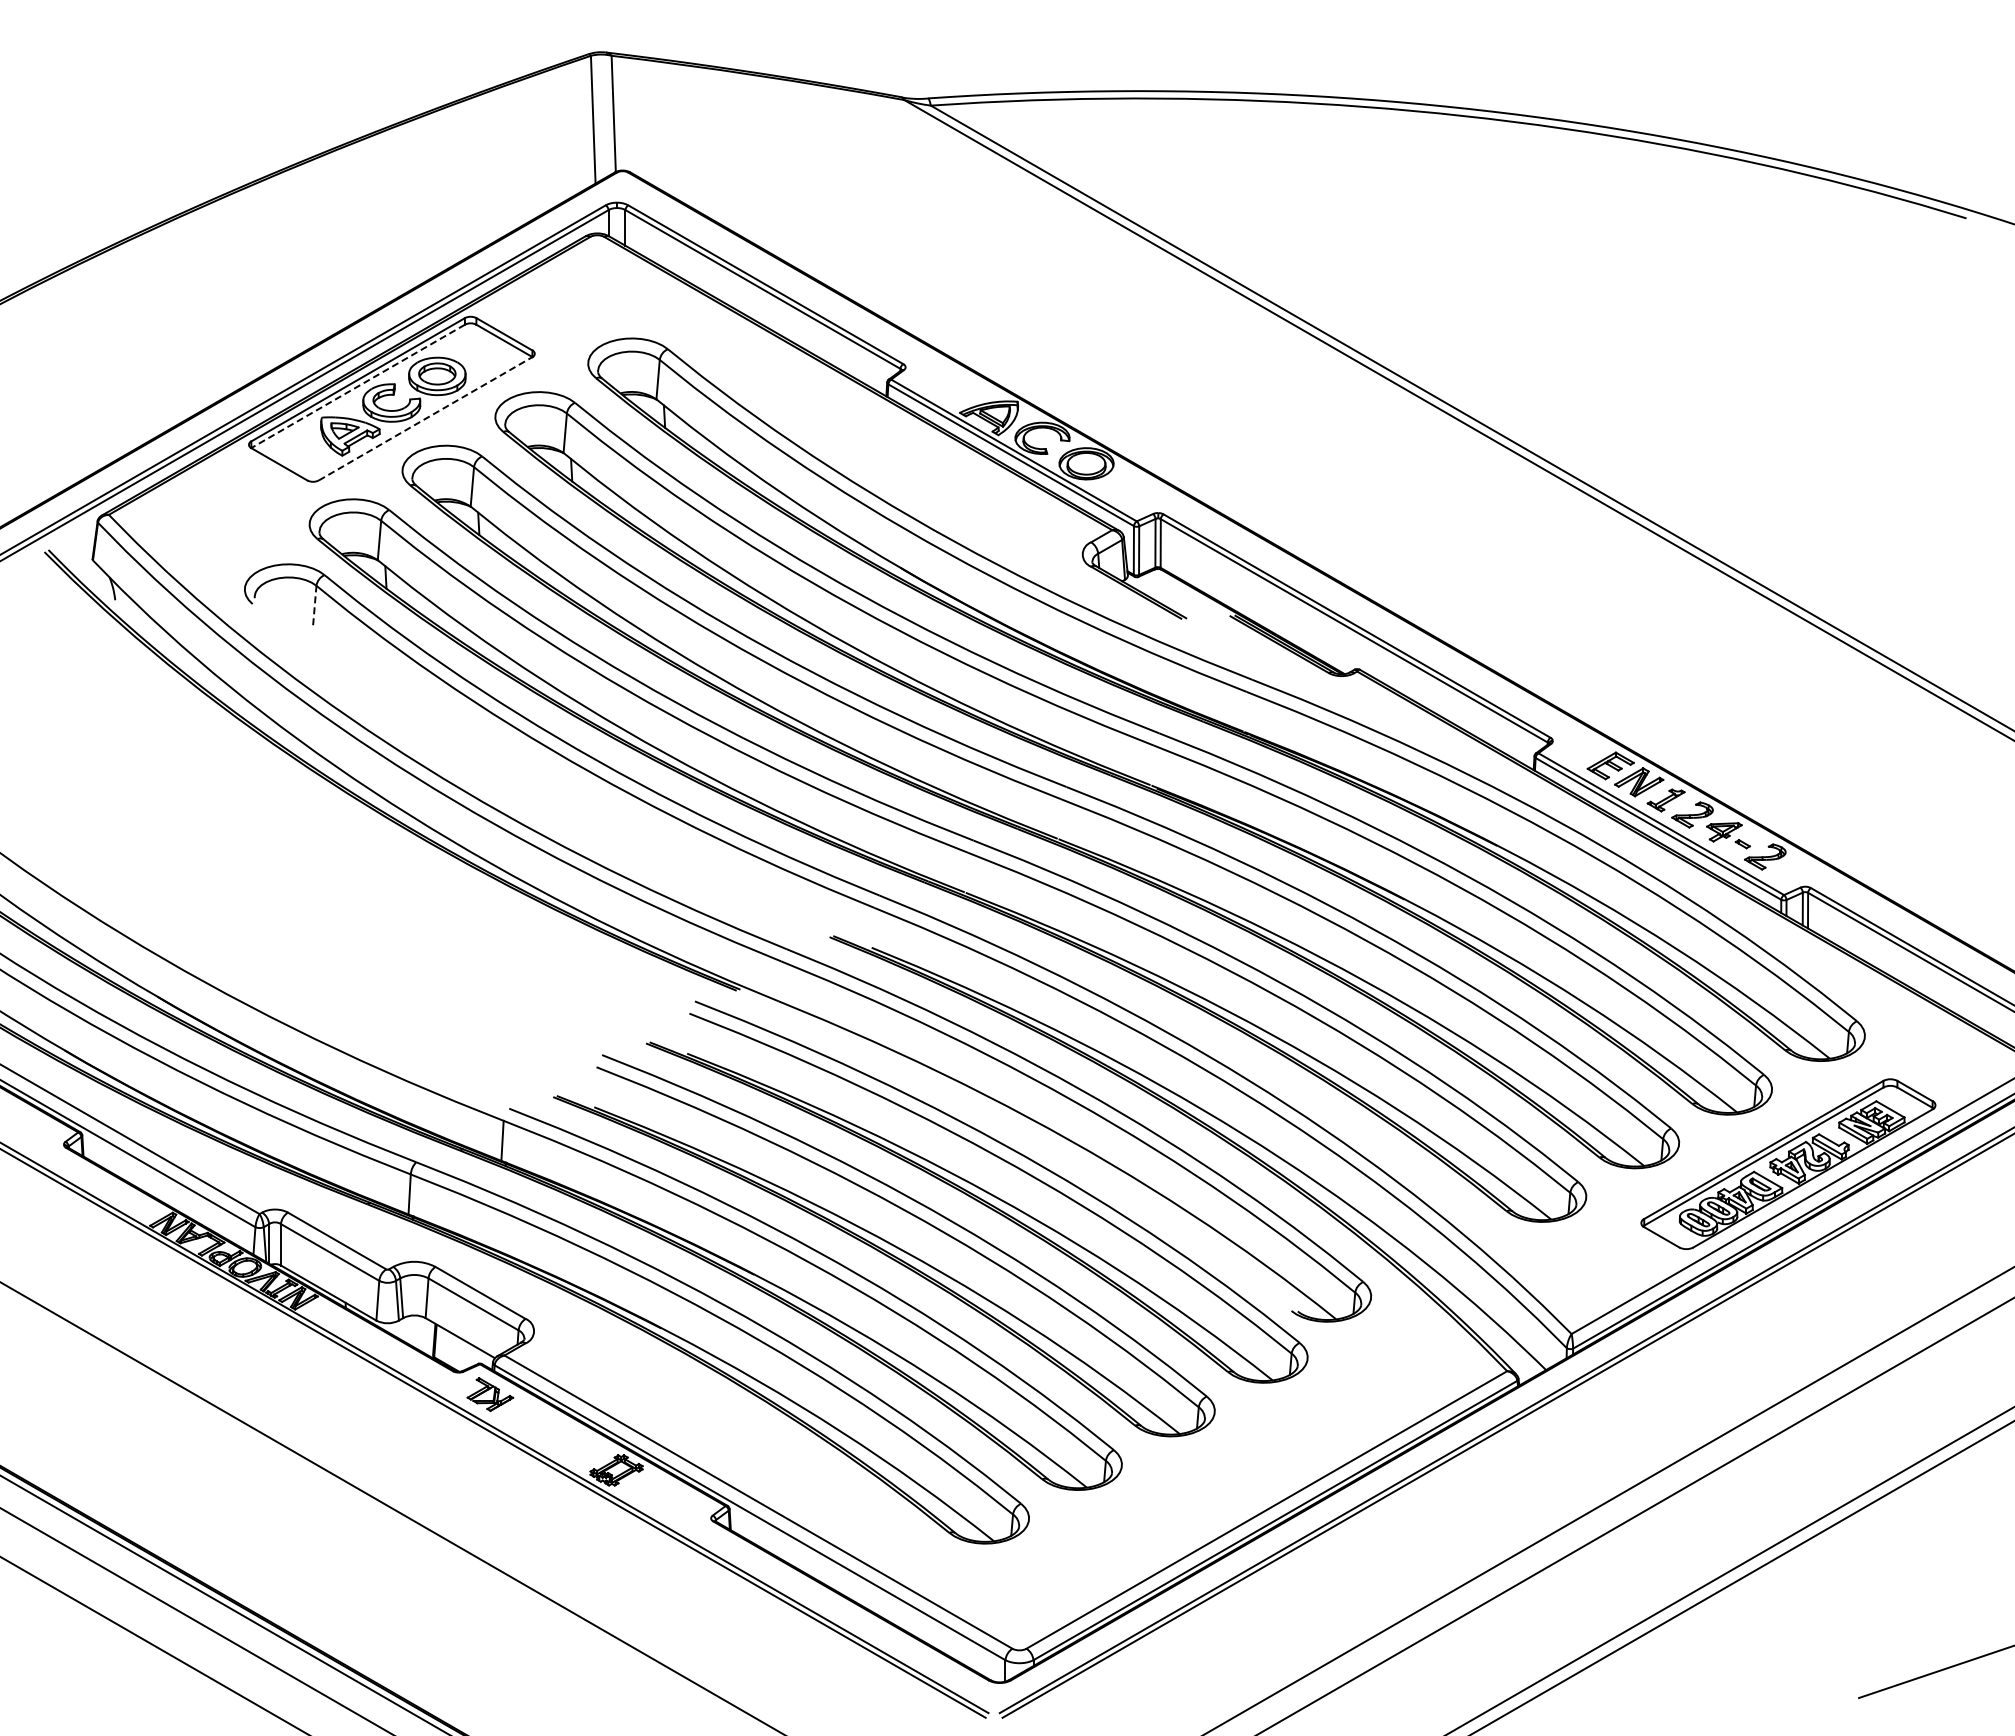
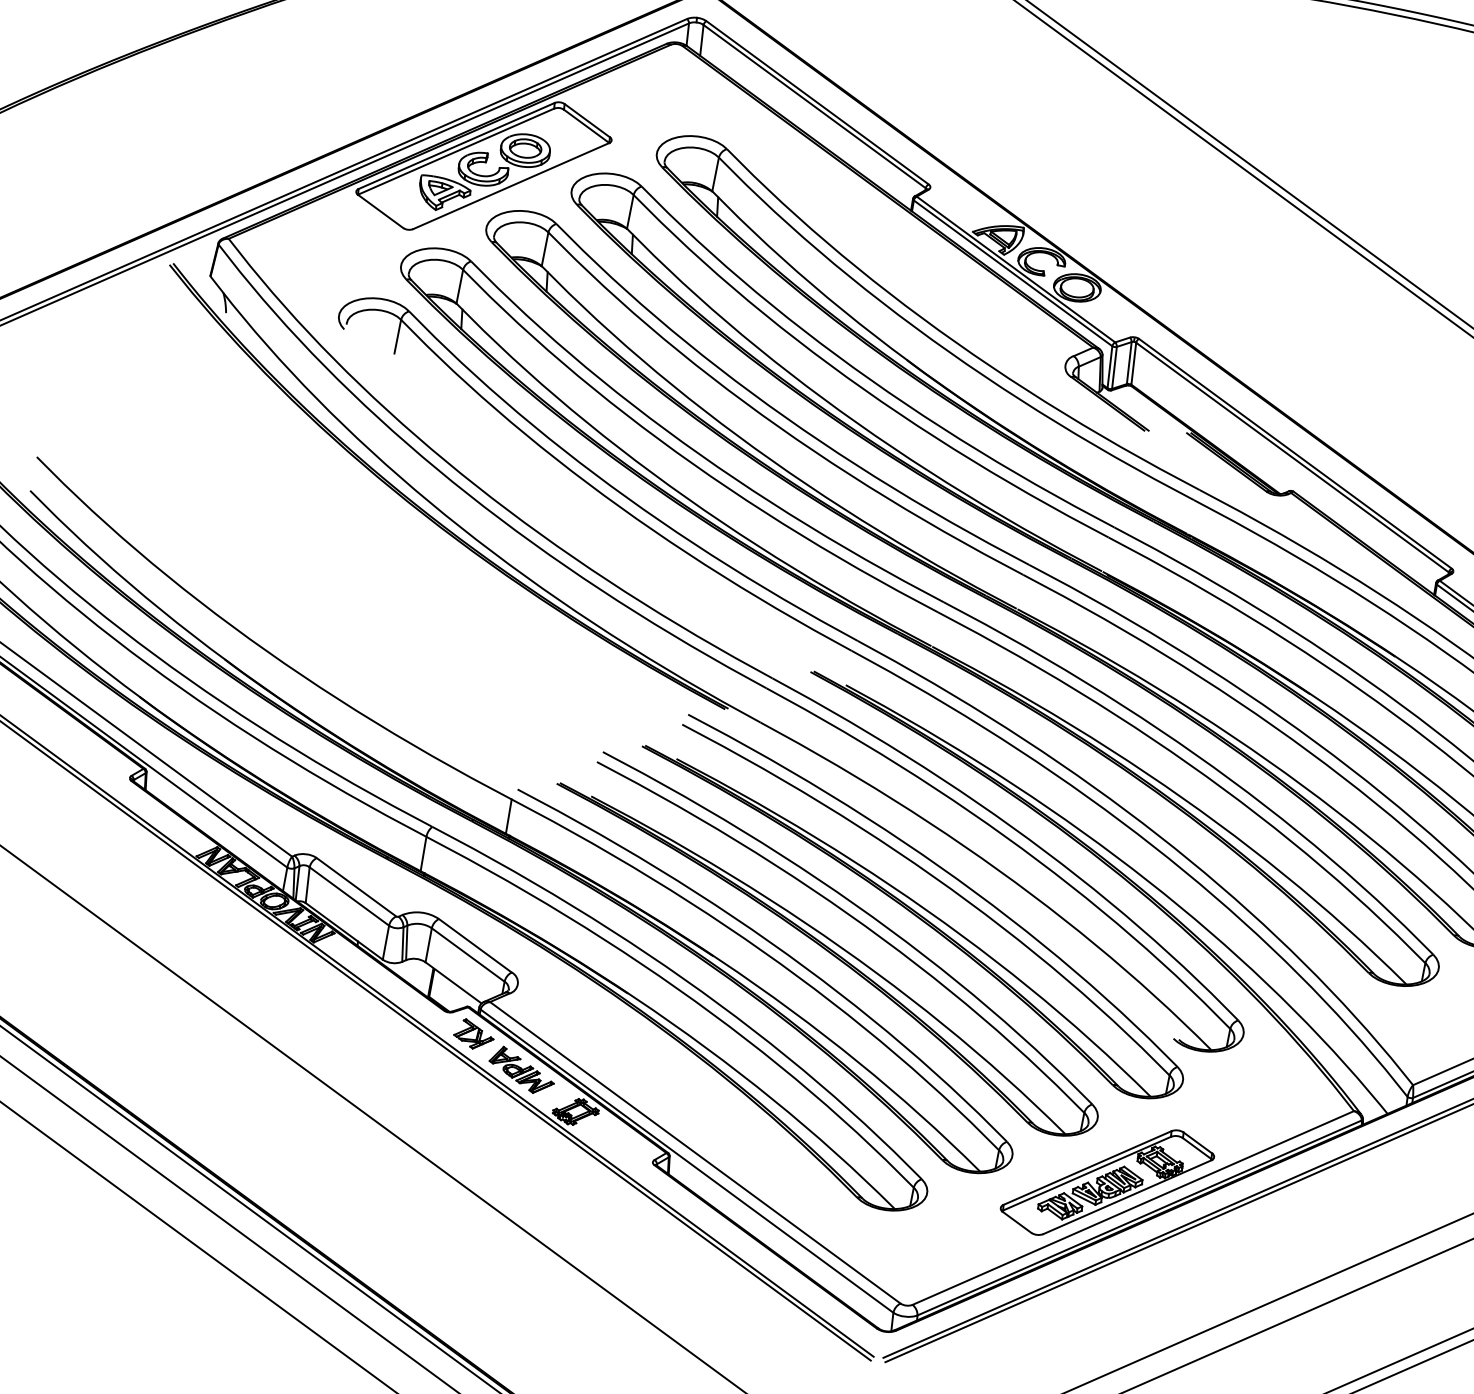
line: (357, 386) -> (455, 151), dashed -> solid
line: (426, 418) -> (512, 185), dashed -> solid
line: (314, 605) -> (397, 336), dashed -> solid
part: (549, 1429) -> (521, 1070), added
part: (1233, 1483) -> (1107, 1181), added

